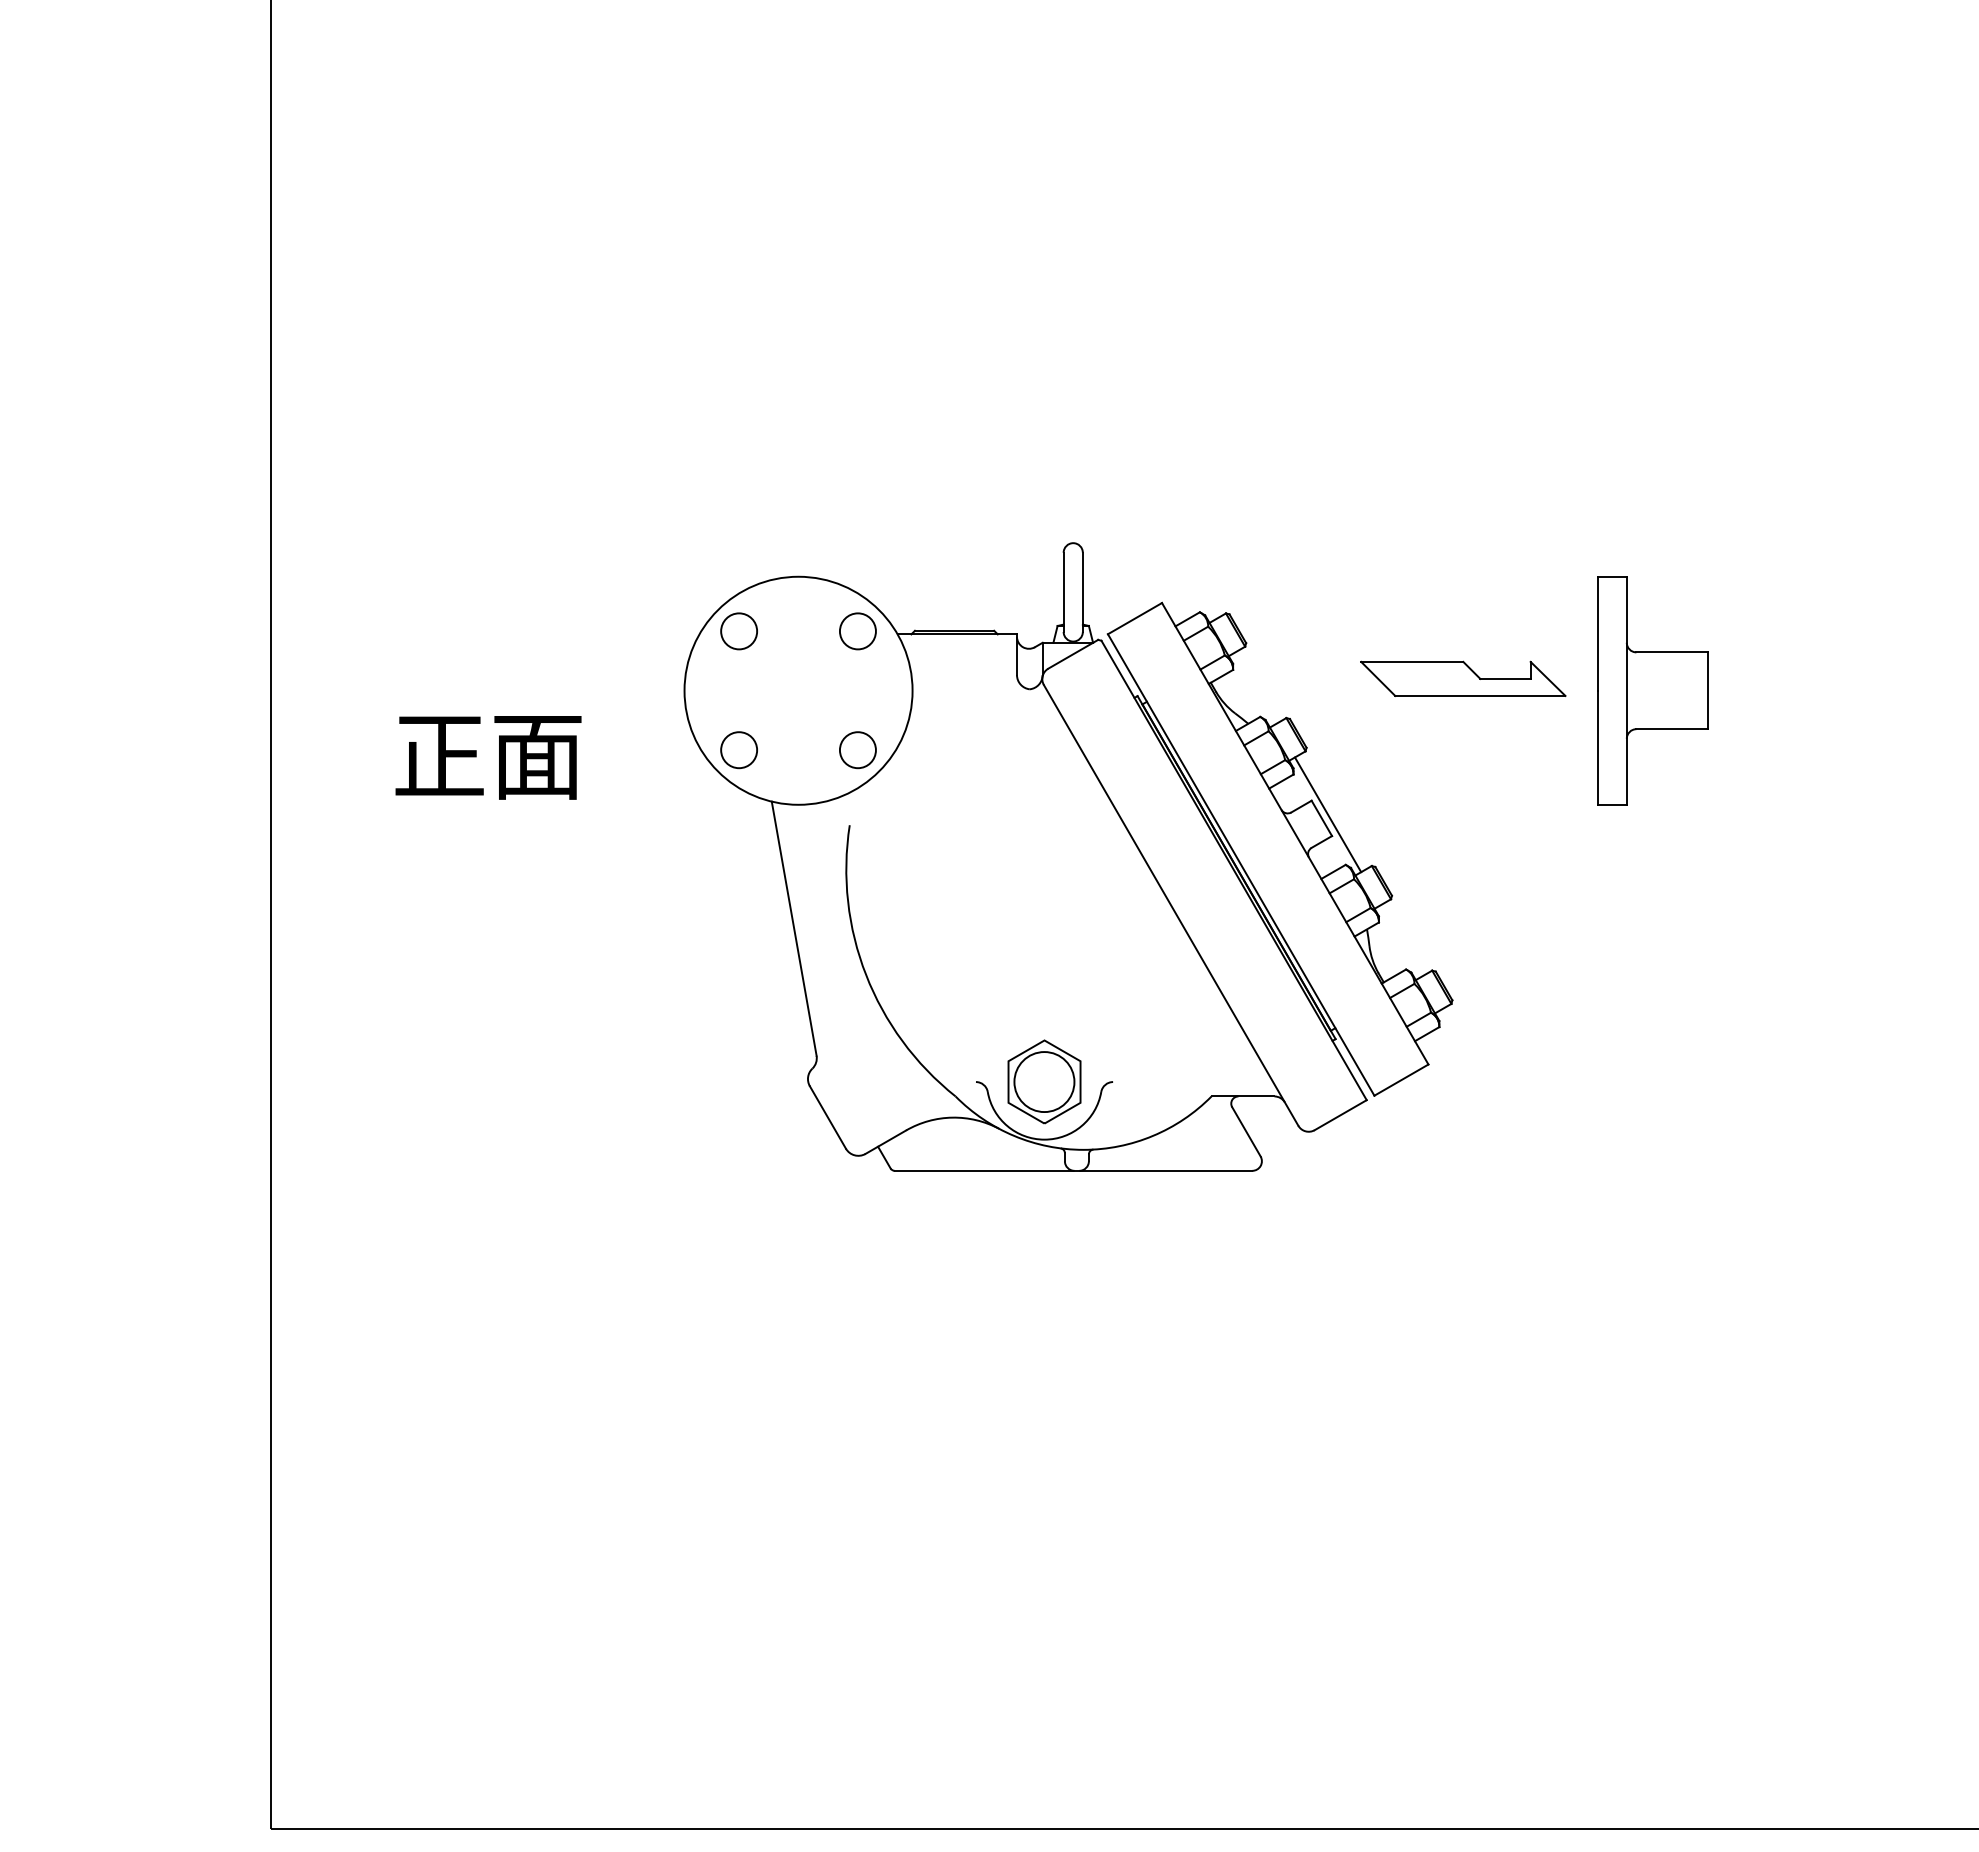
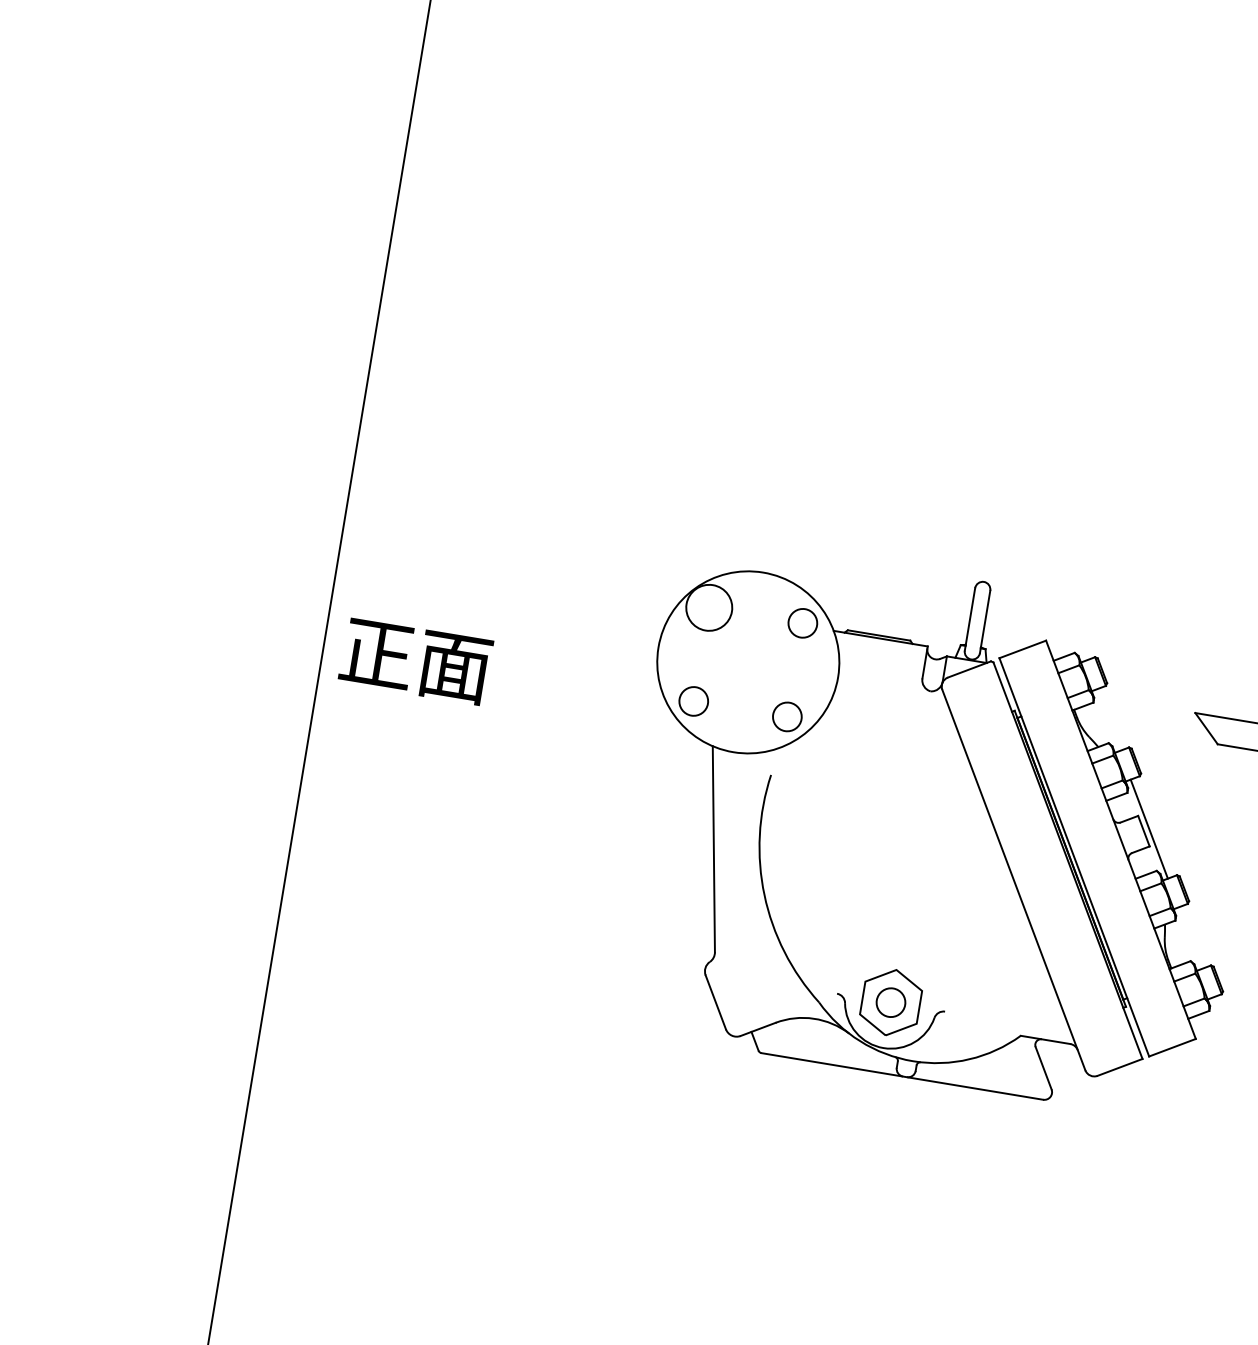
circle: (739, 631) -> (709, 607), size x1.6
text: (488, 757) -> (415, 661), moved
circle: (1044, 1082) -> (890, 1003), size x0.6

